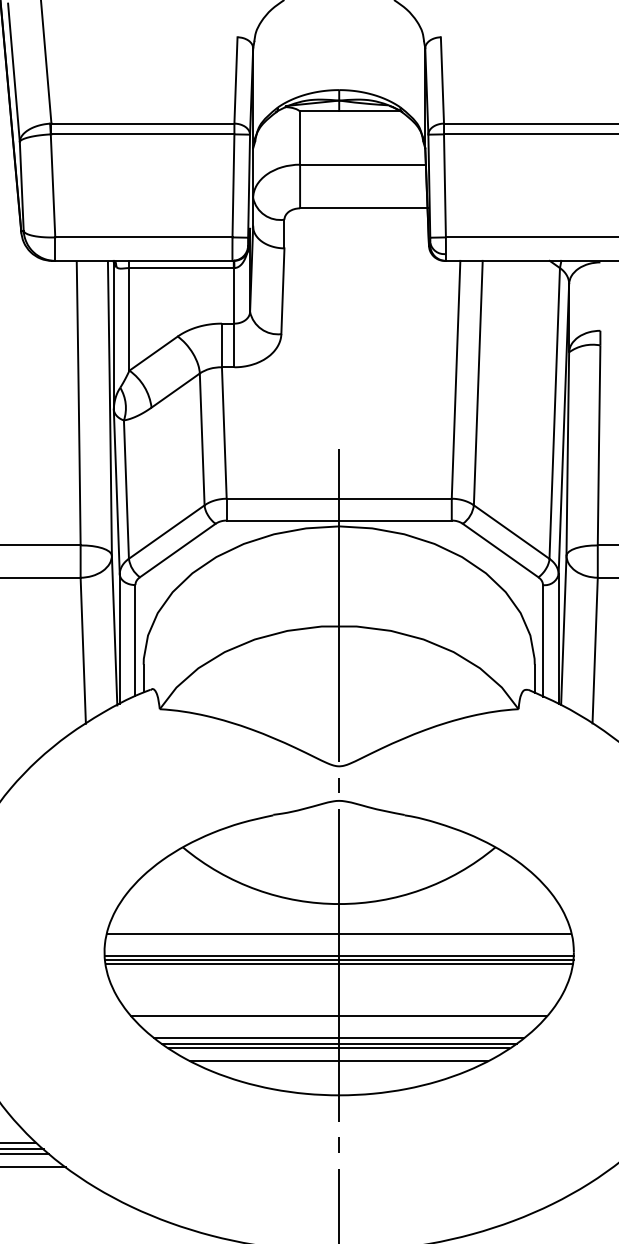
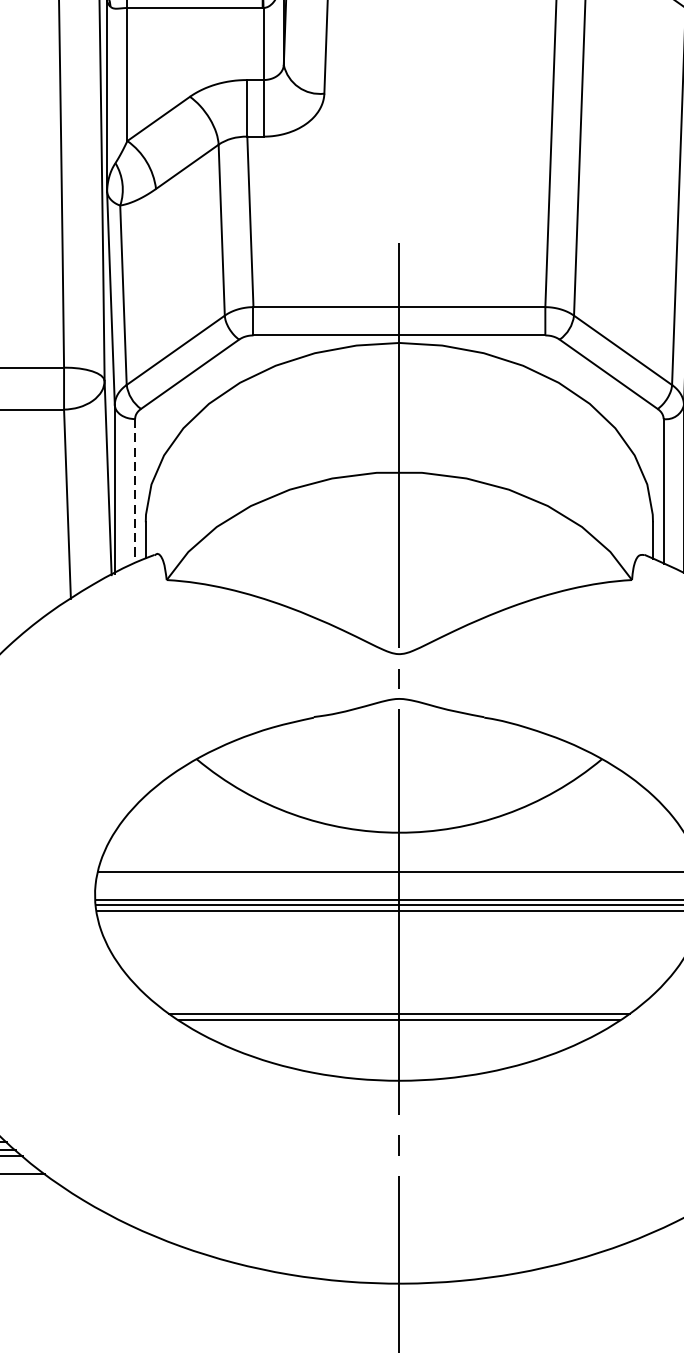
line: (135, 640) -> (135, 490), solid -> dashed
line: (339, 1015) -> (399, 977), removed
line: (339, 1037) -> (399, 1005), removed
line: (338, 1061) -> (398, 1036), removed

